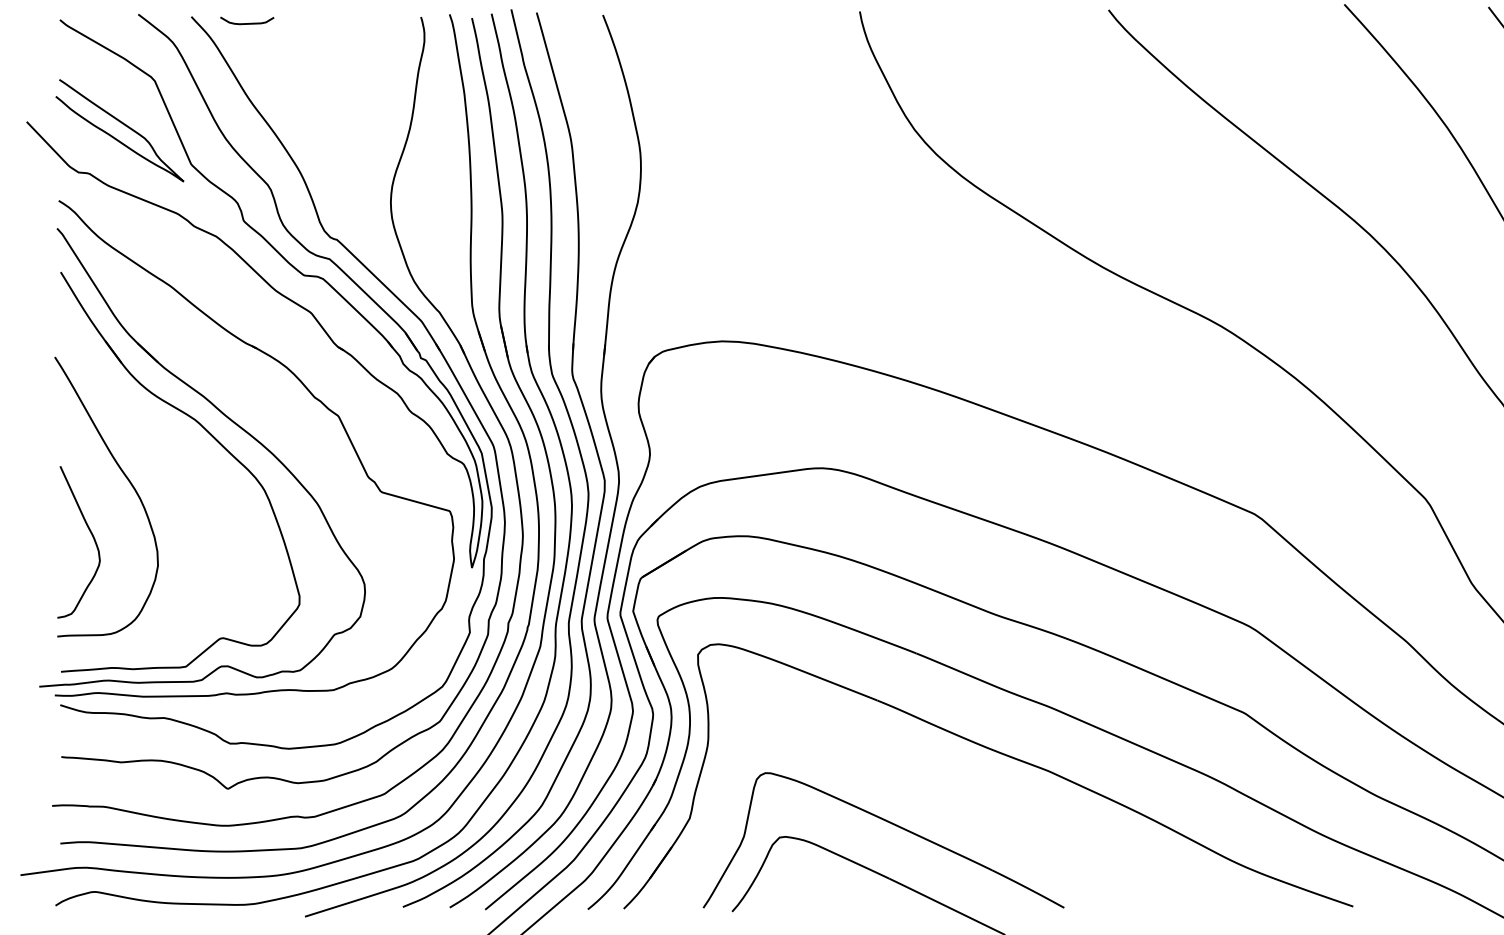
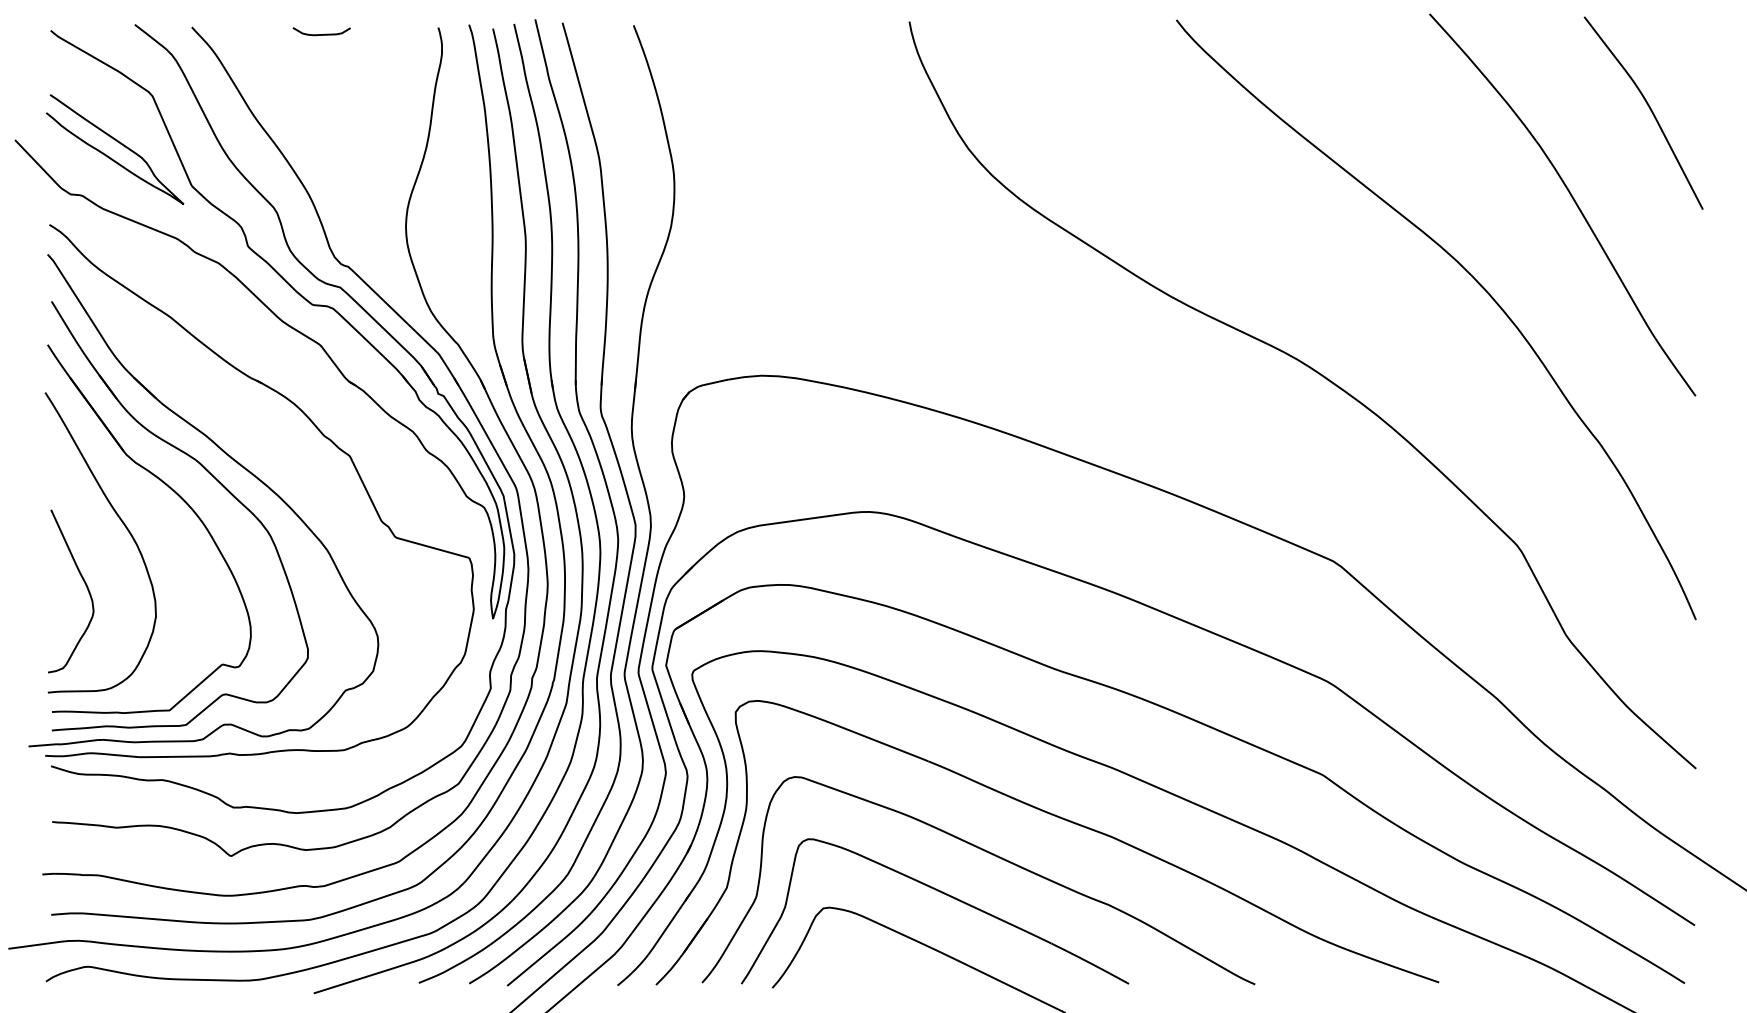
curve: (246, 23) -> (321, 34), moved
part: (179, 454) -> (179, 497), added
curve: (935, 787) -> (990, 854), added

